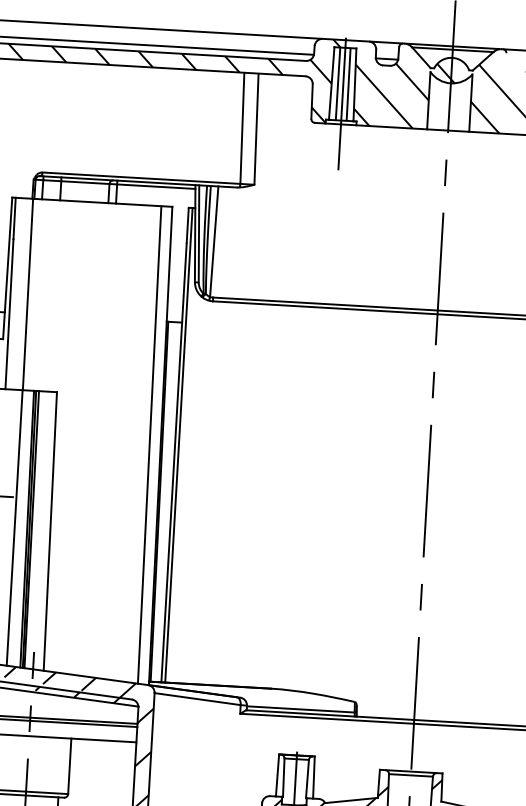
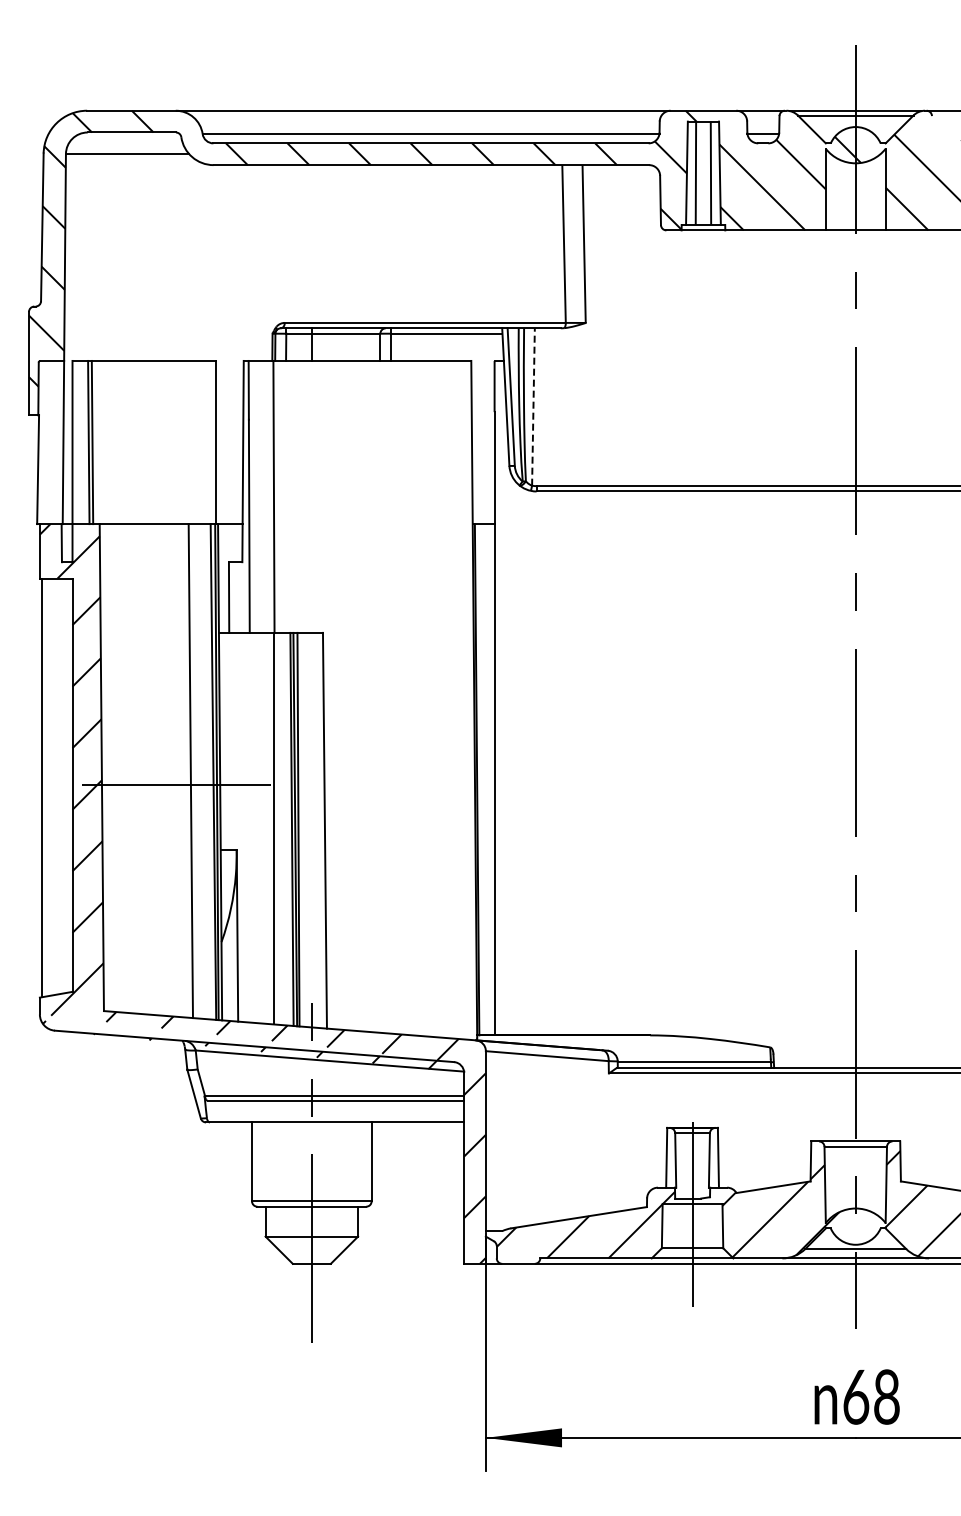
line: (342, 101) -> (703, 197), removed
line: (214, 241) -> (533, 406), solid -> dashed
line: (149, 444) -> (458, 699), removed
line: (179, 444) -> (500, 697), removed

